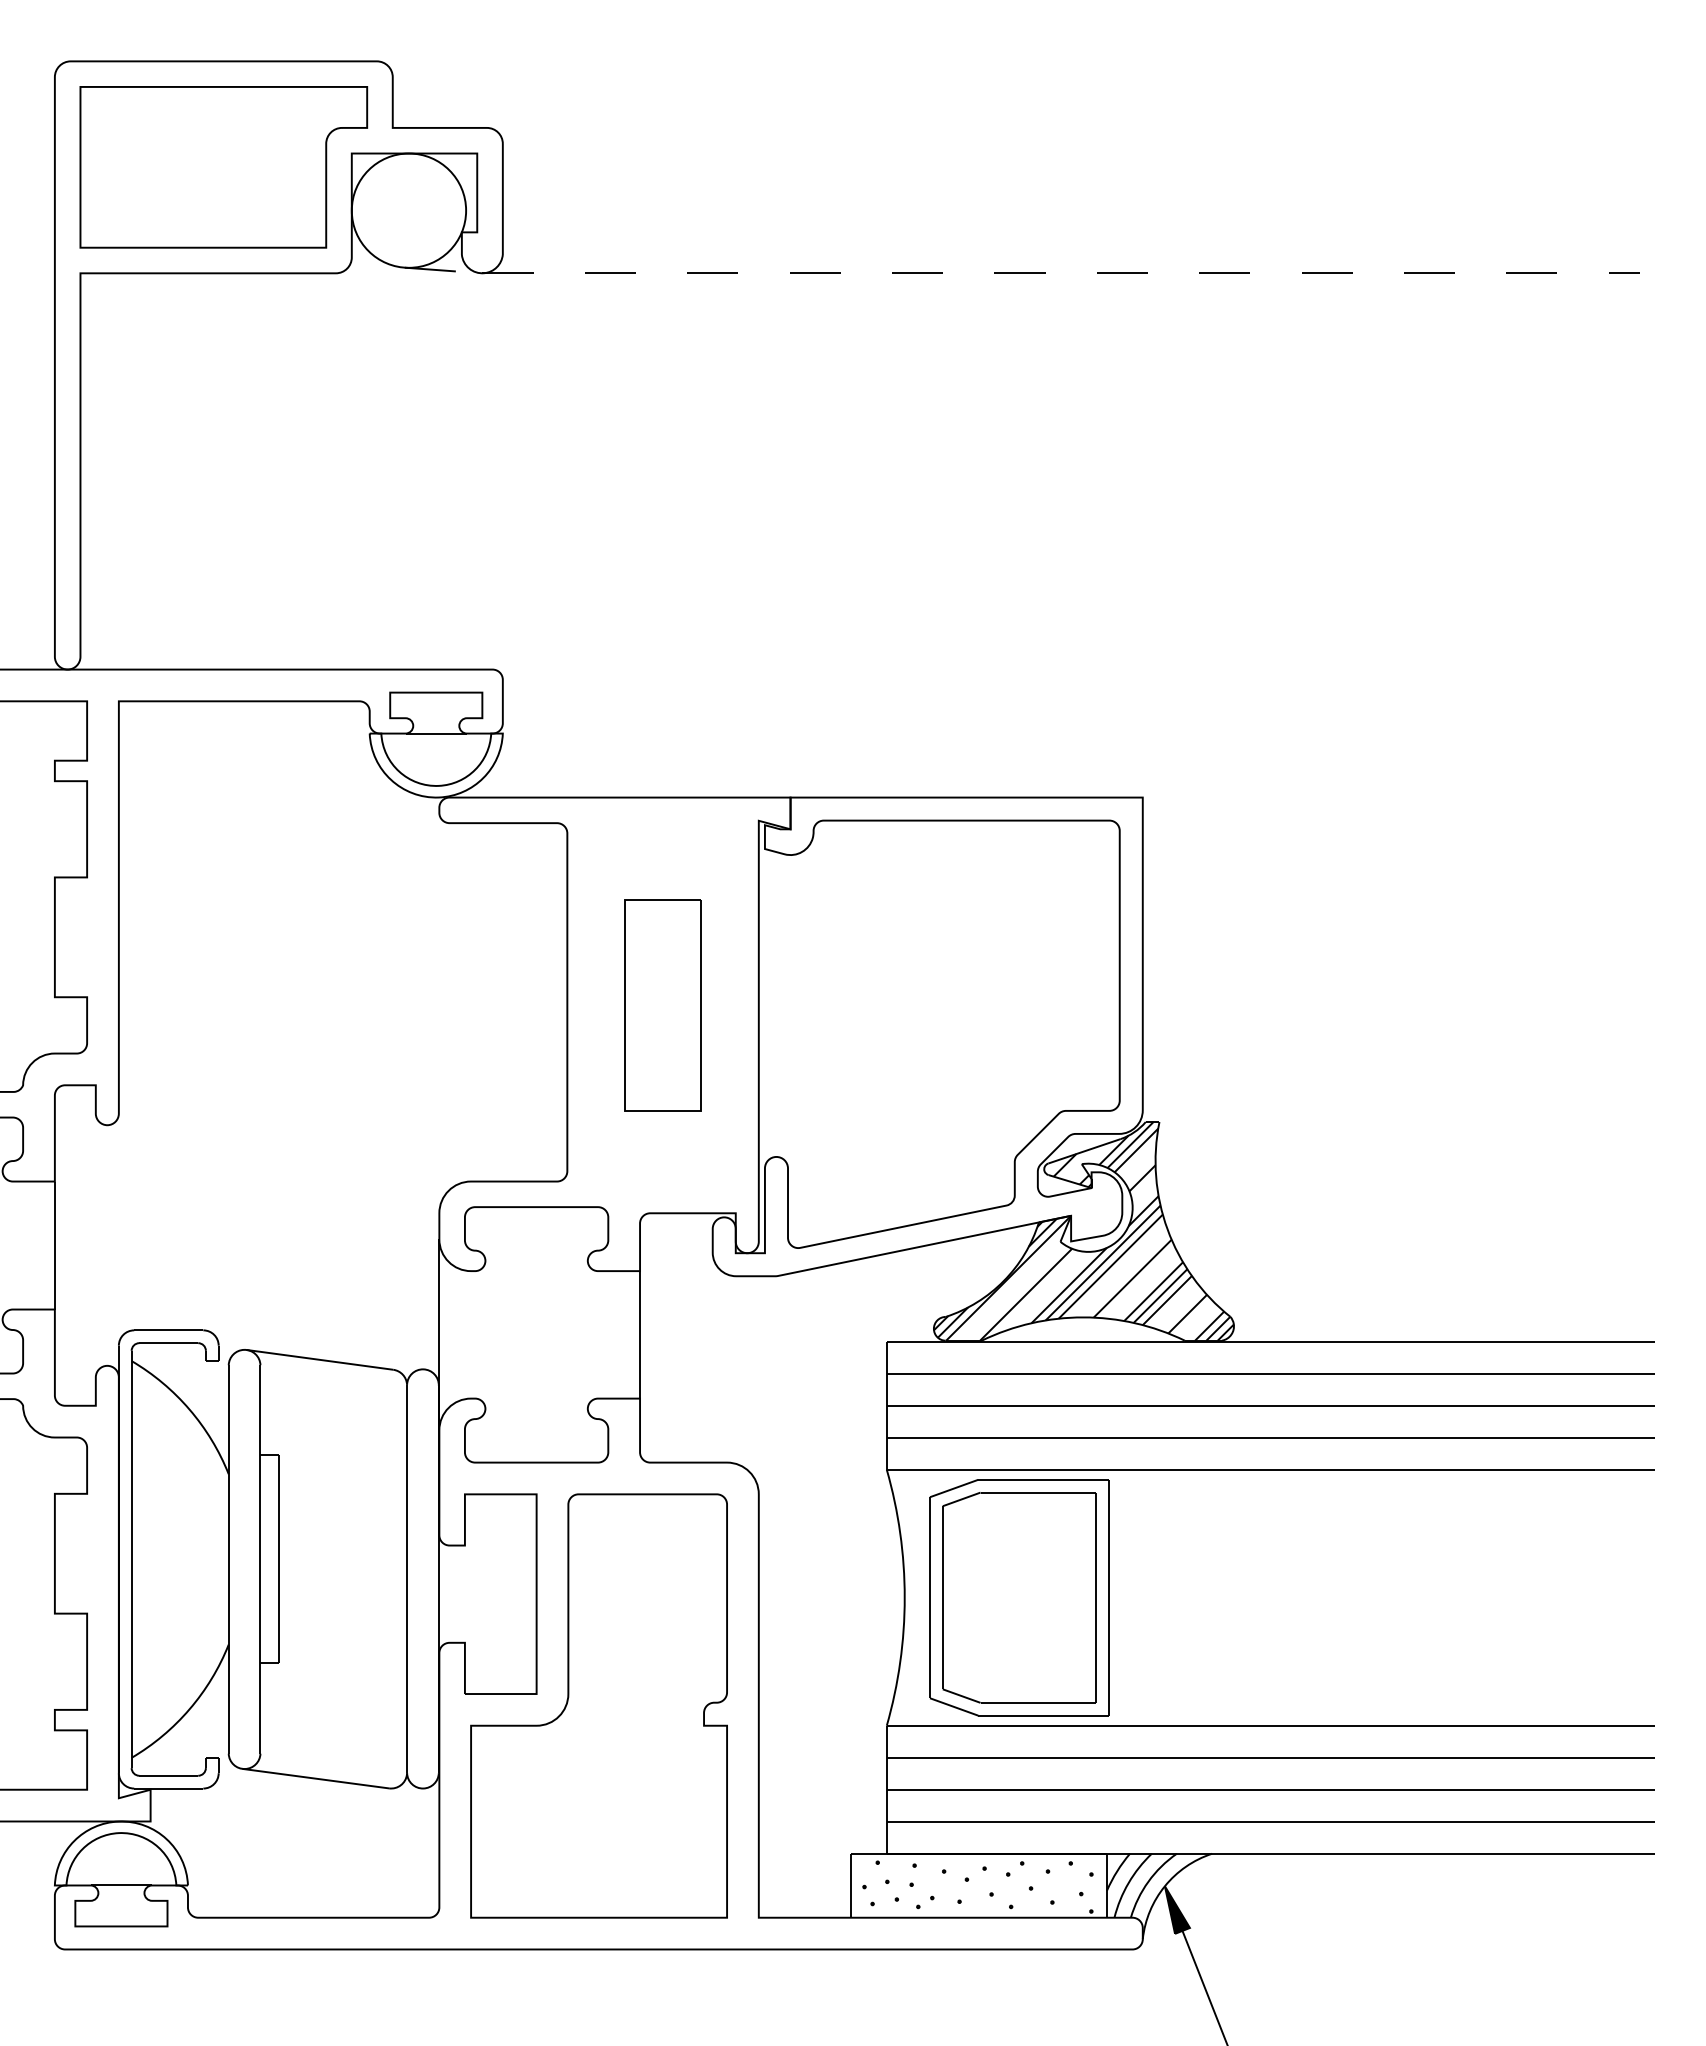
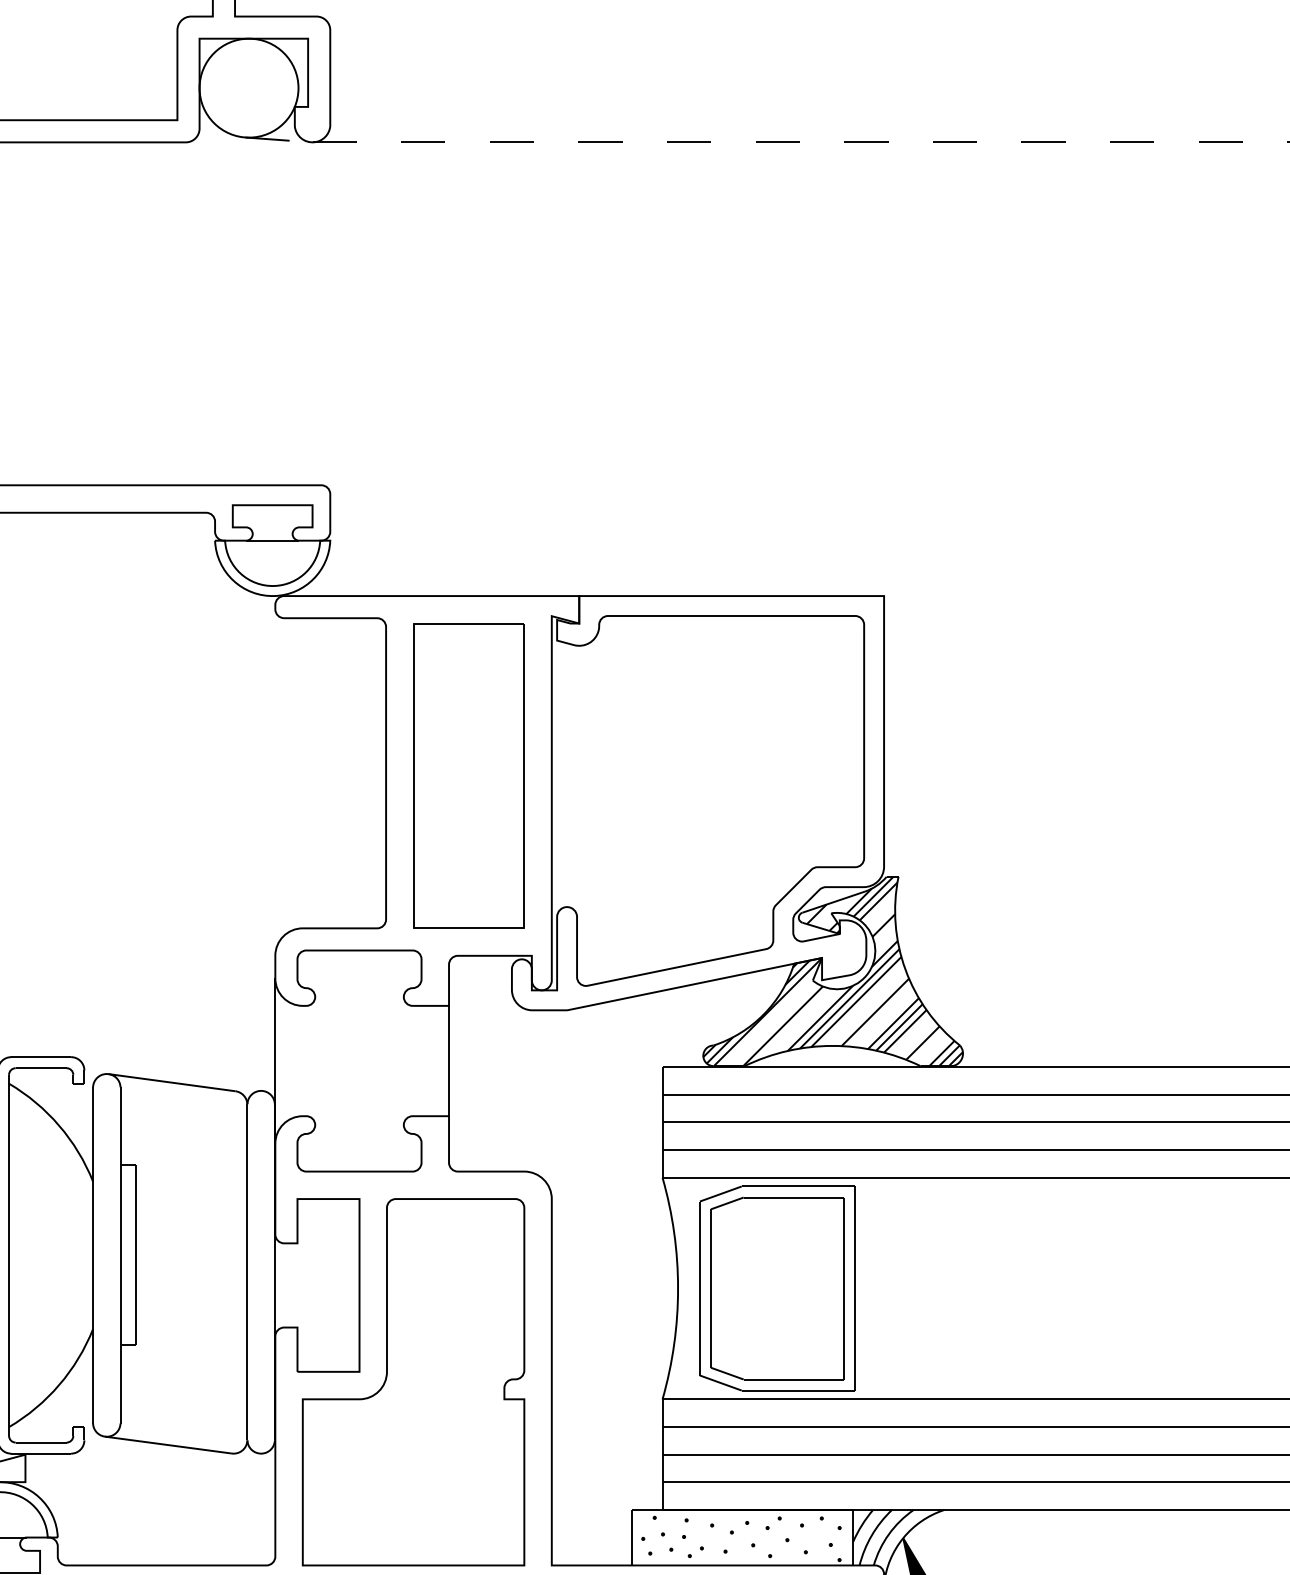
part: (662, 1005) -> (468, 776), size x1.67

